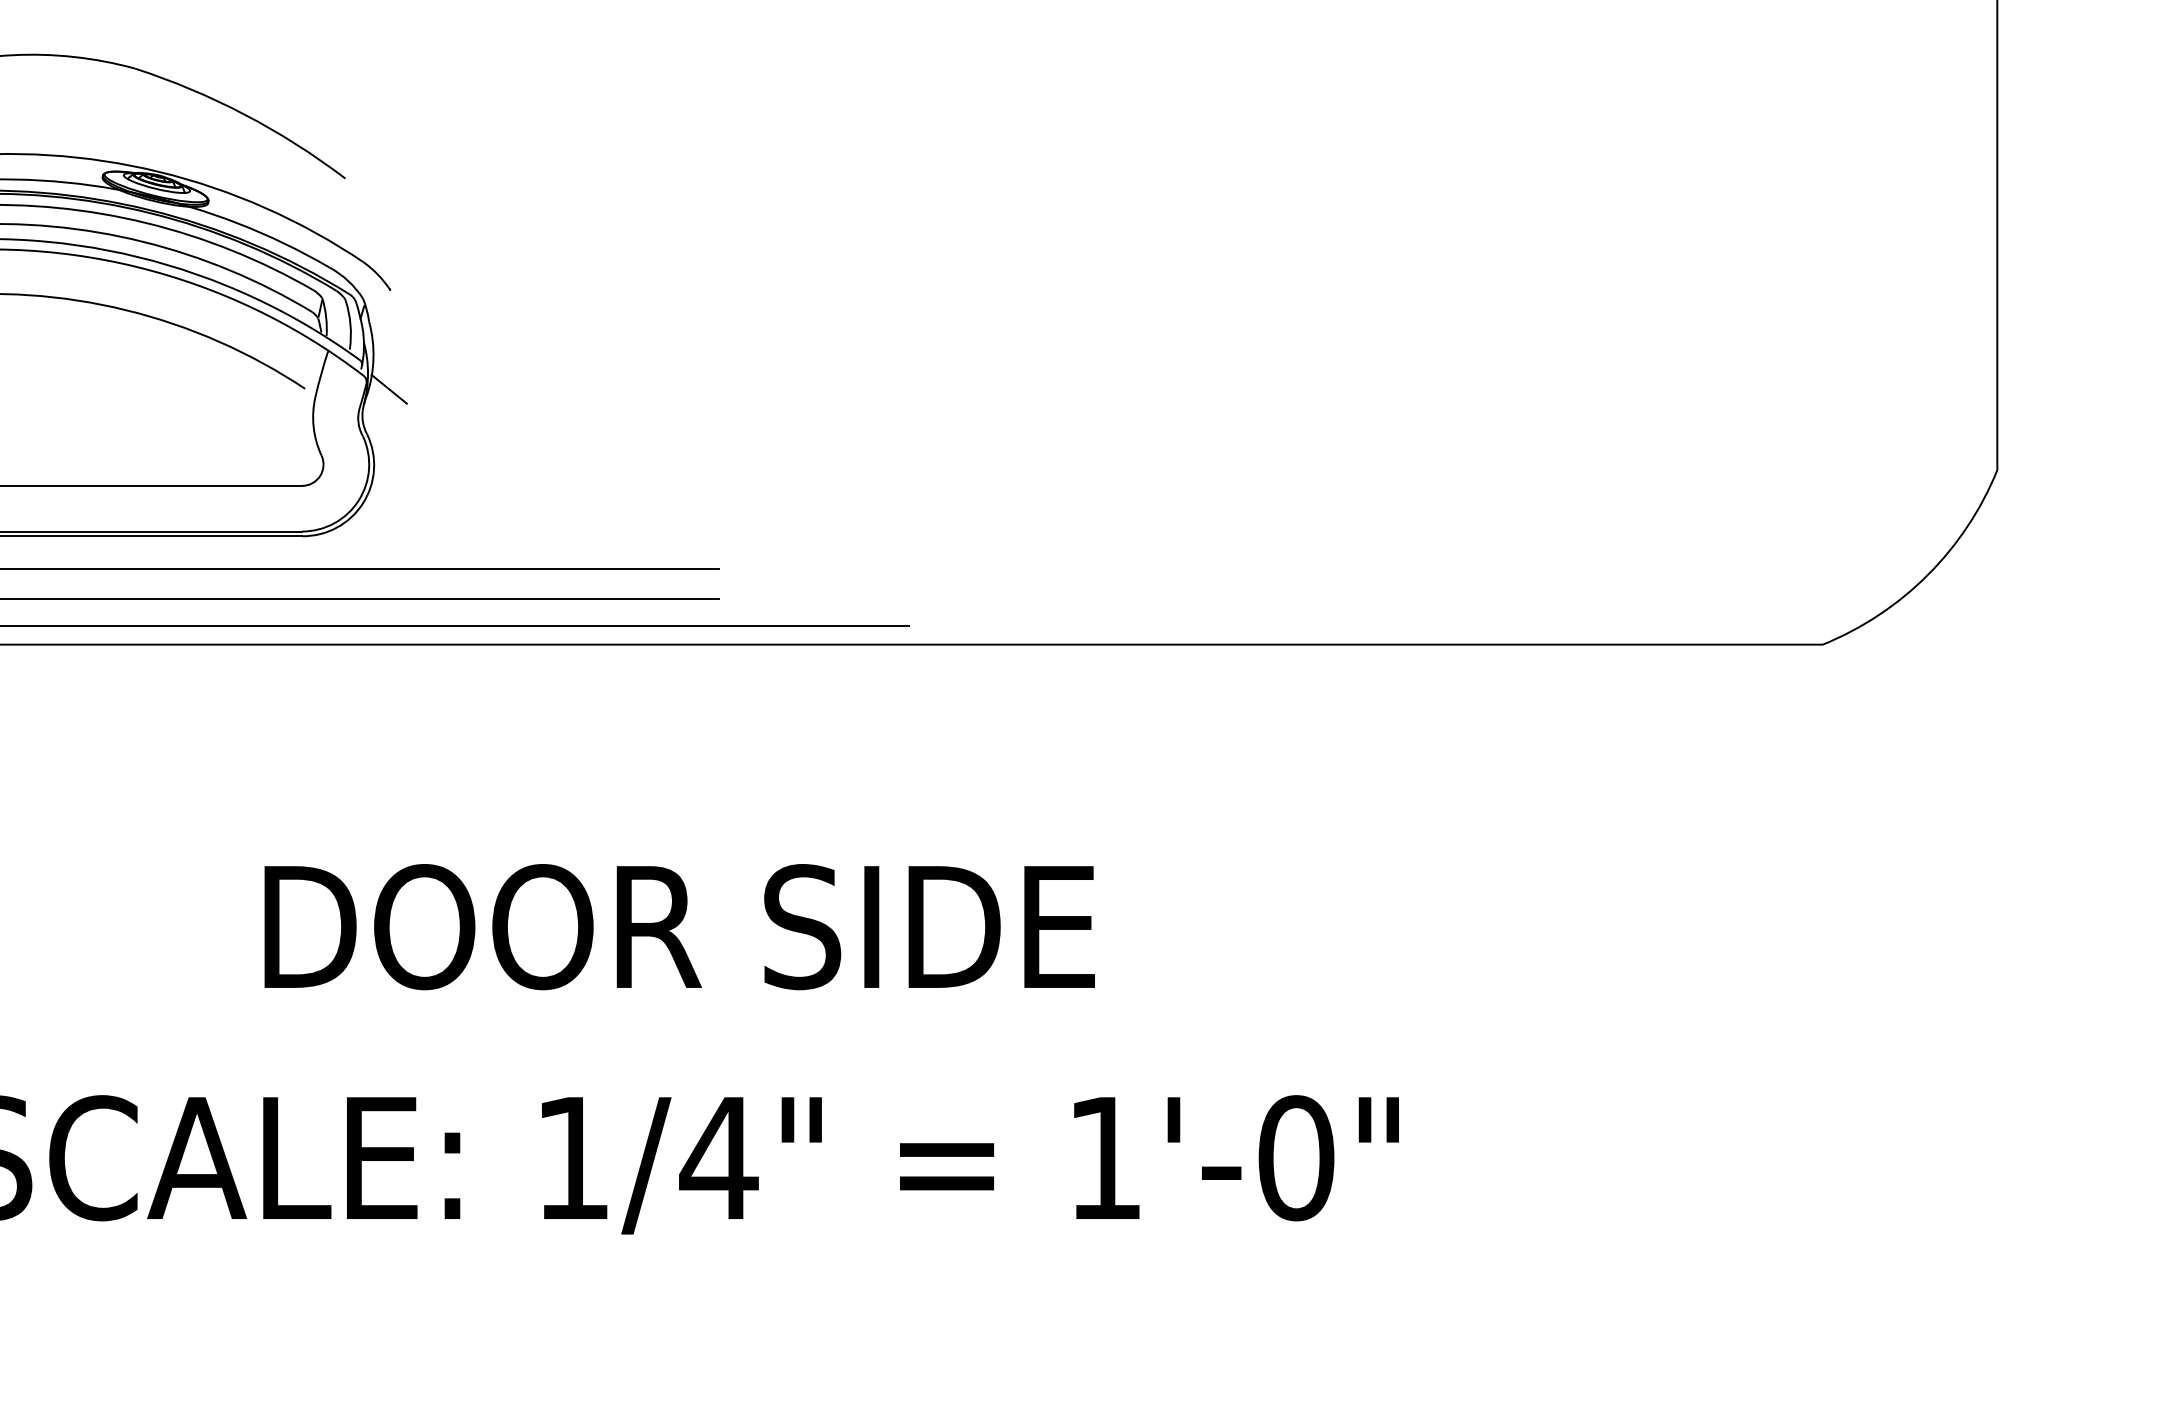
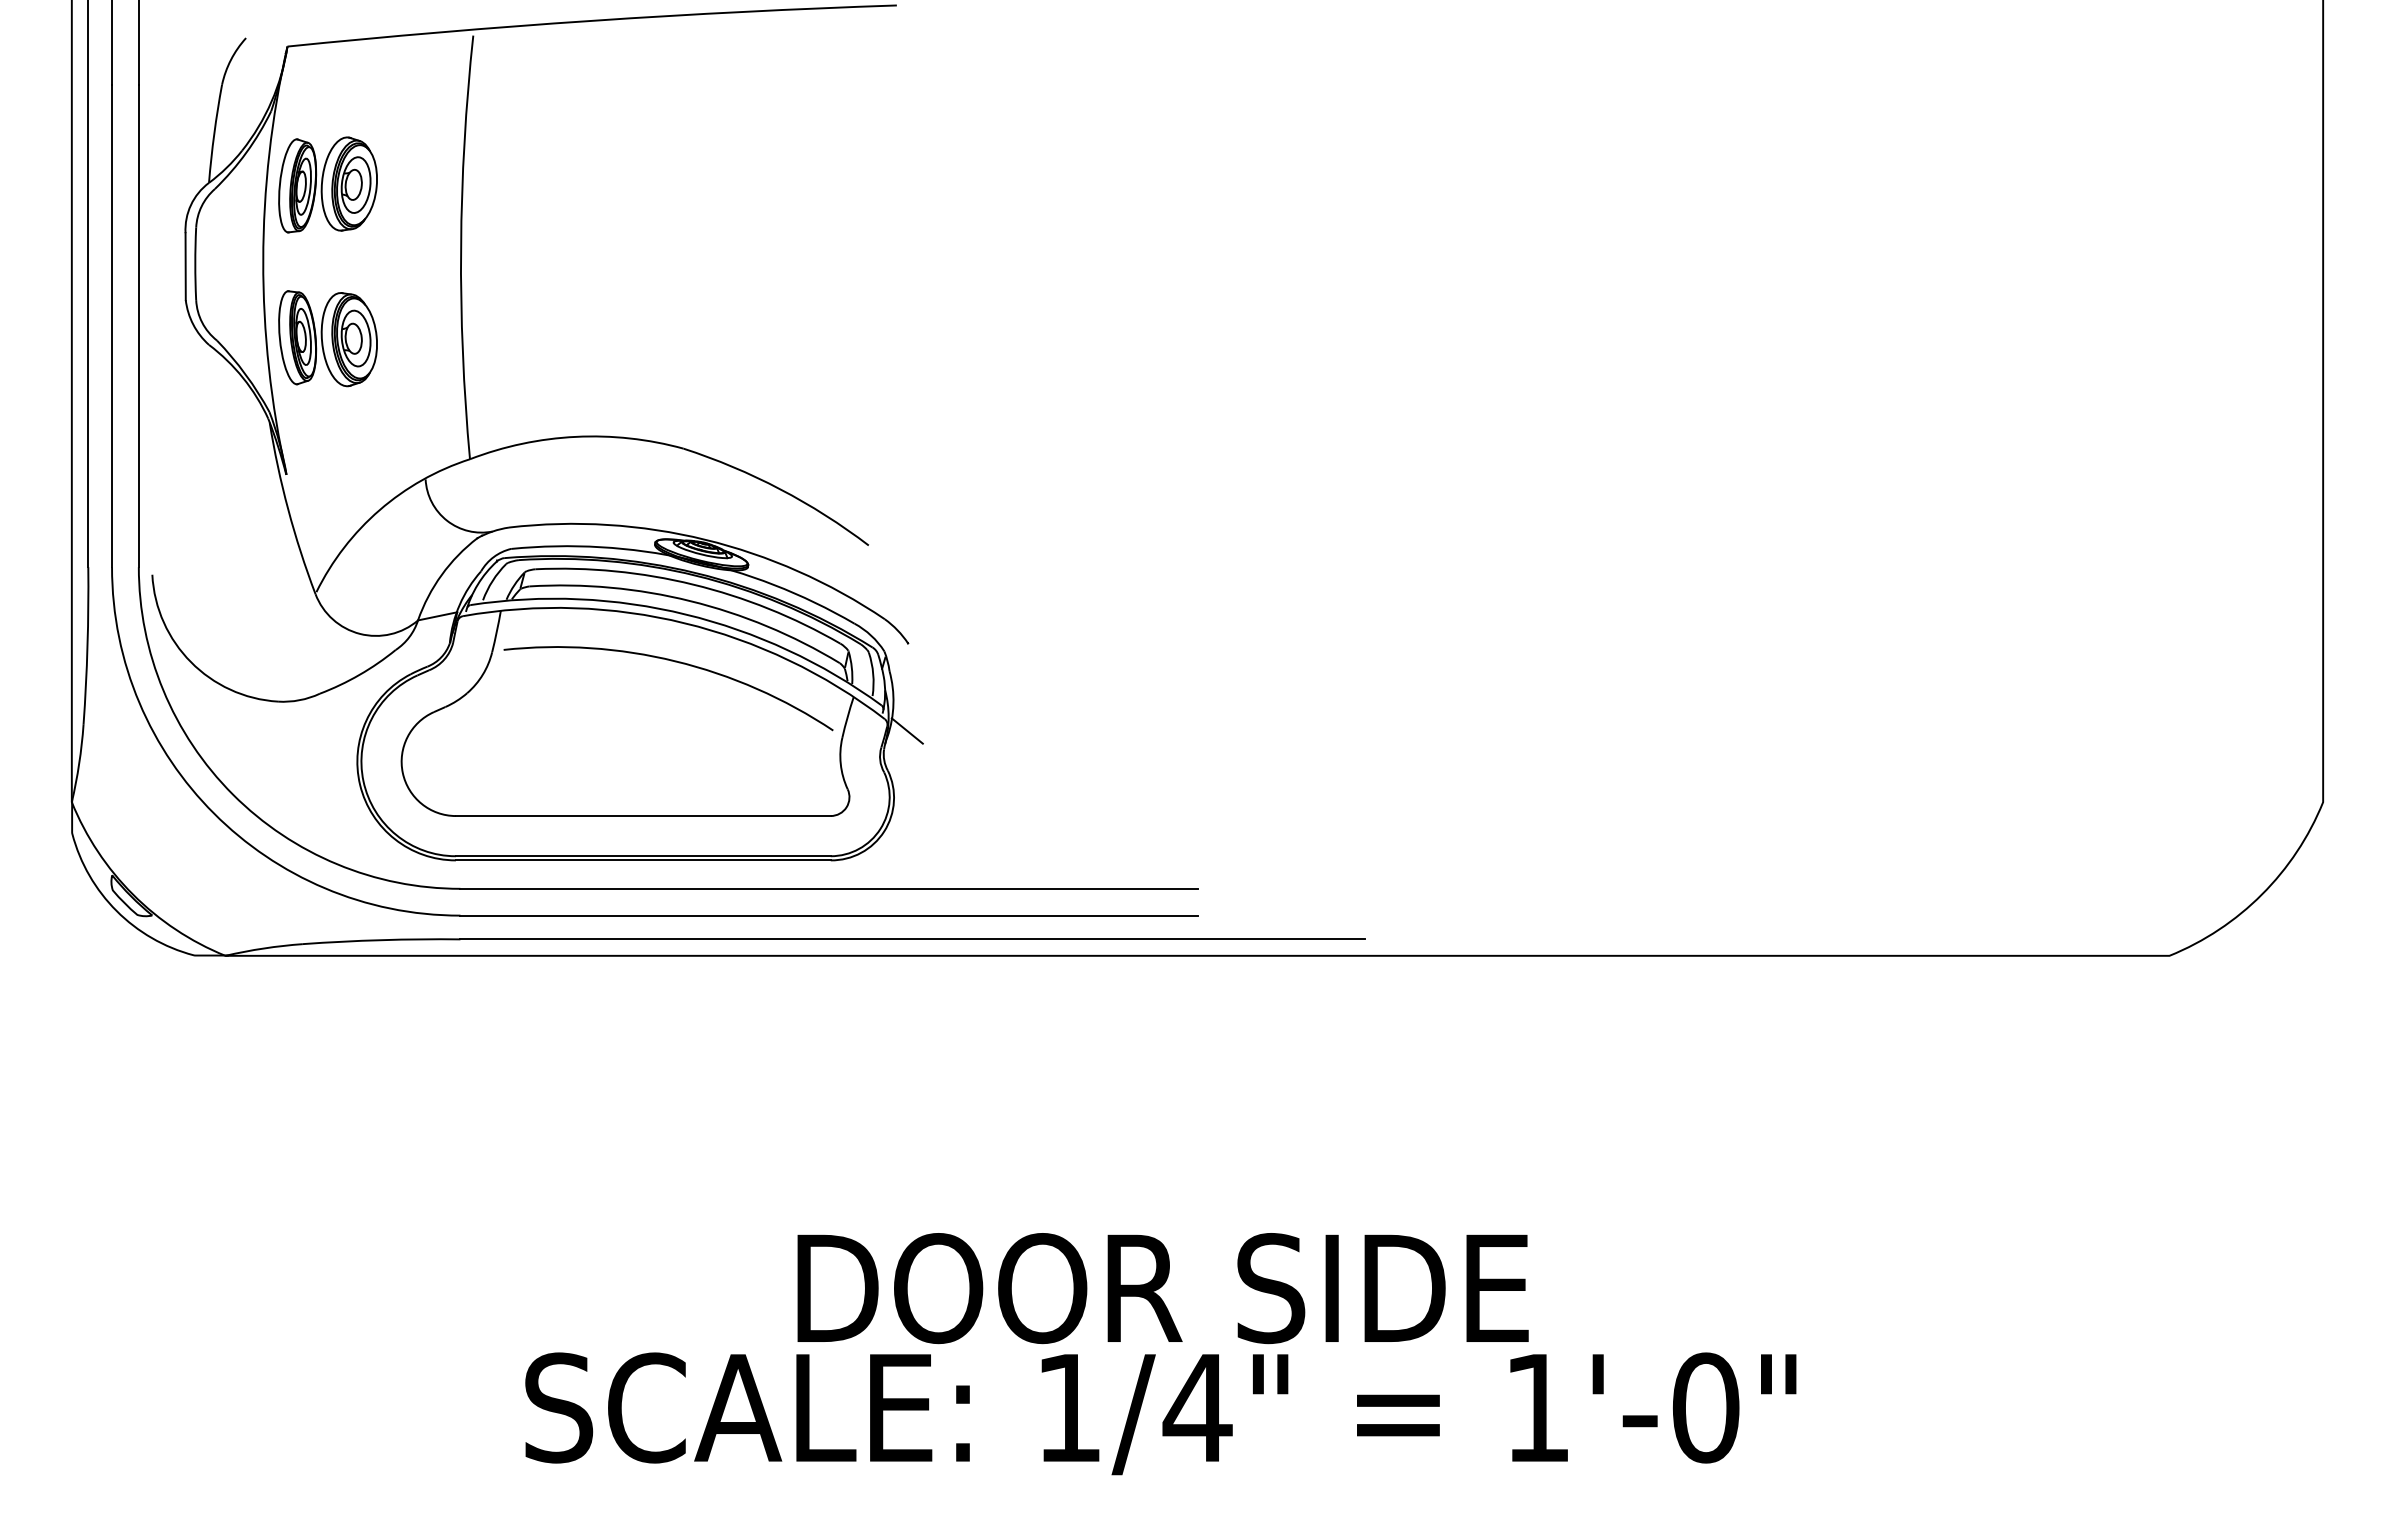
text: (679, 927) -> (1162, 1288), moved

